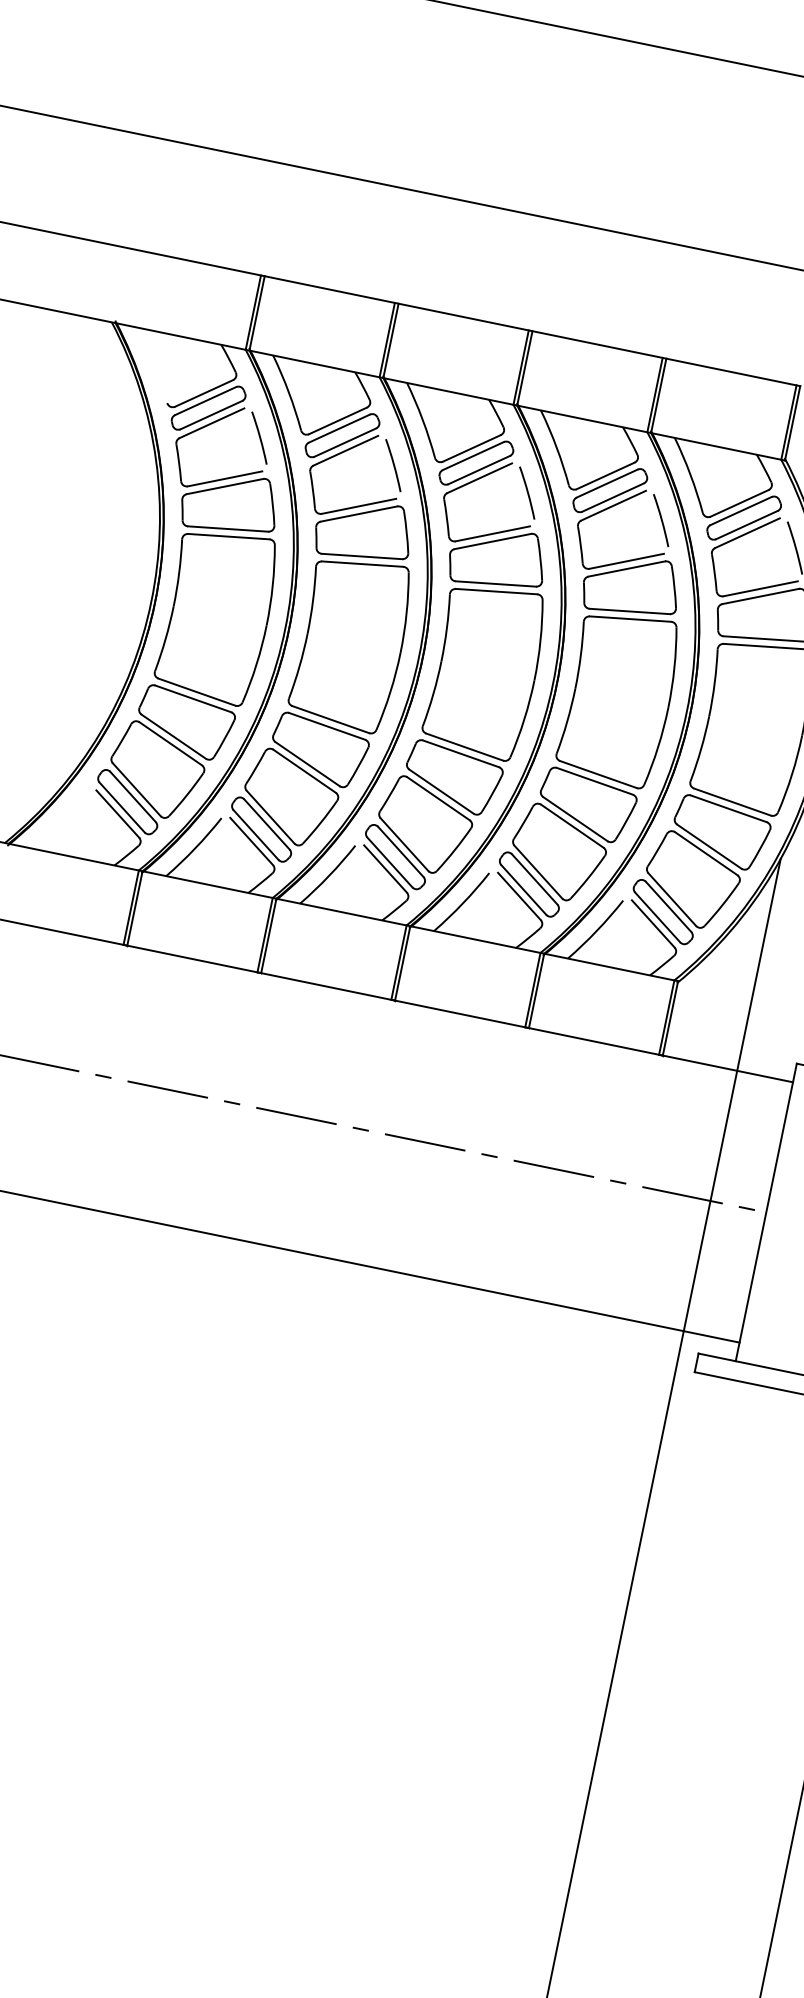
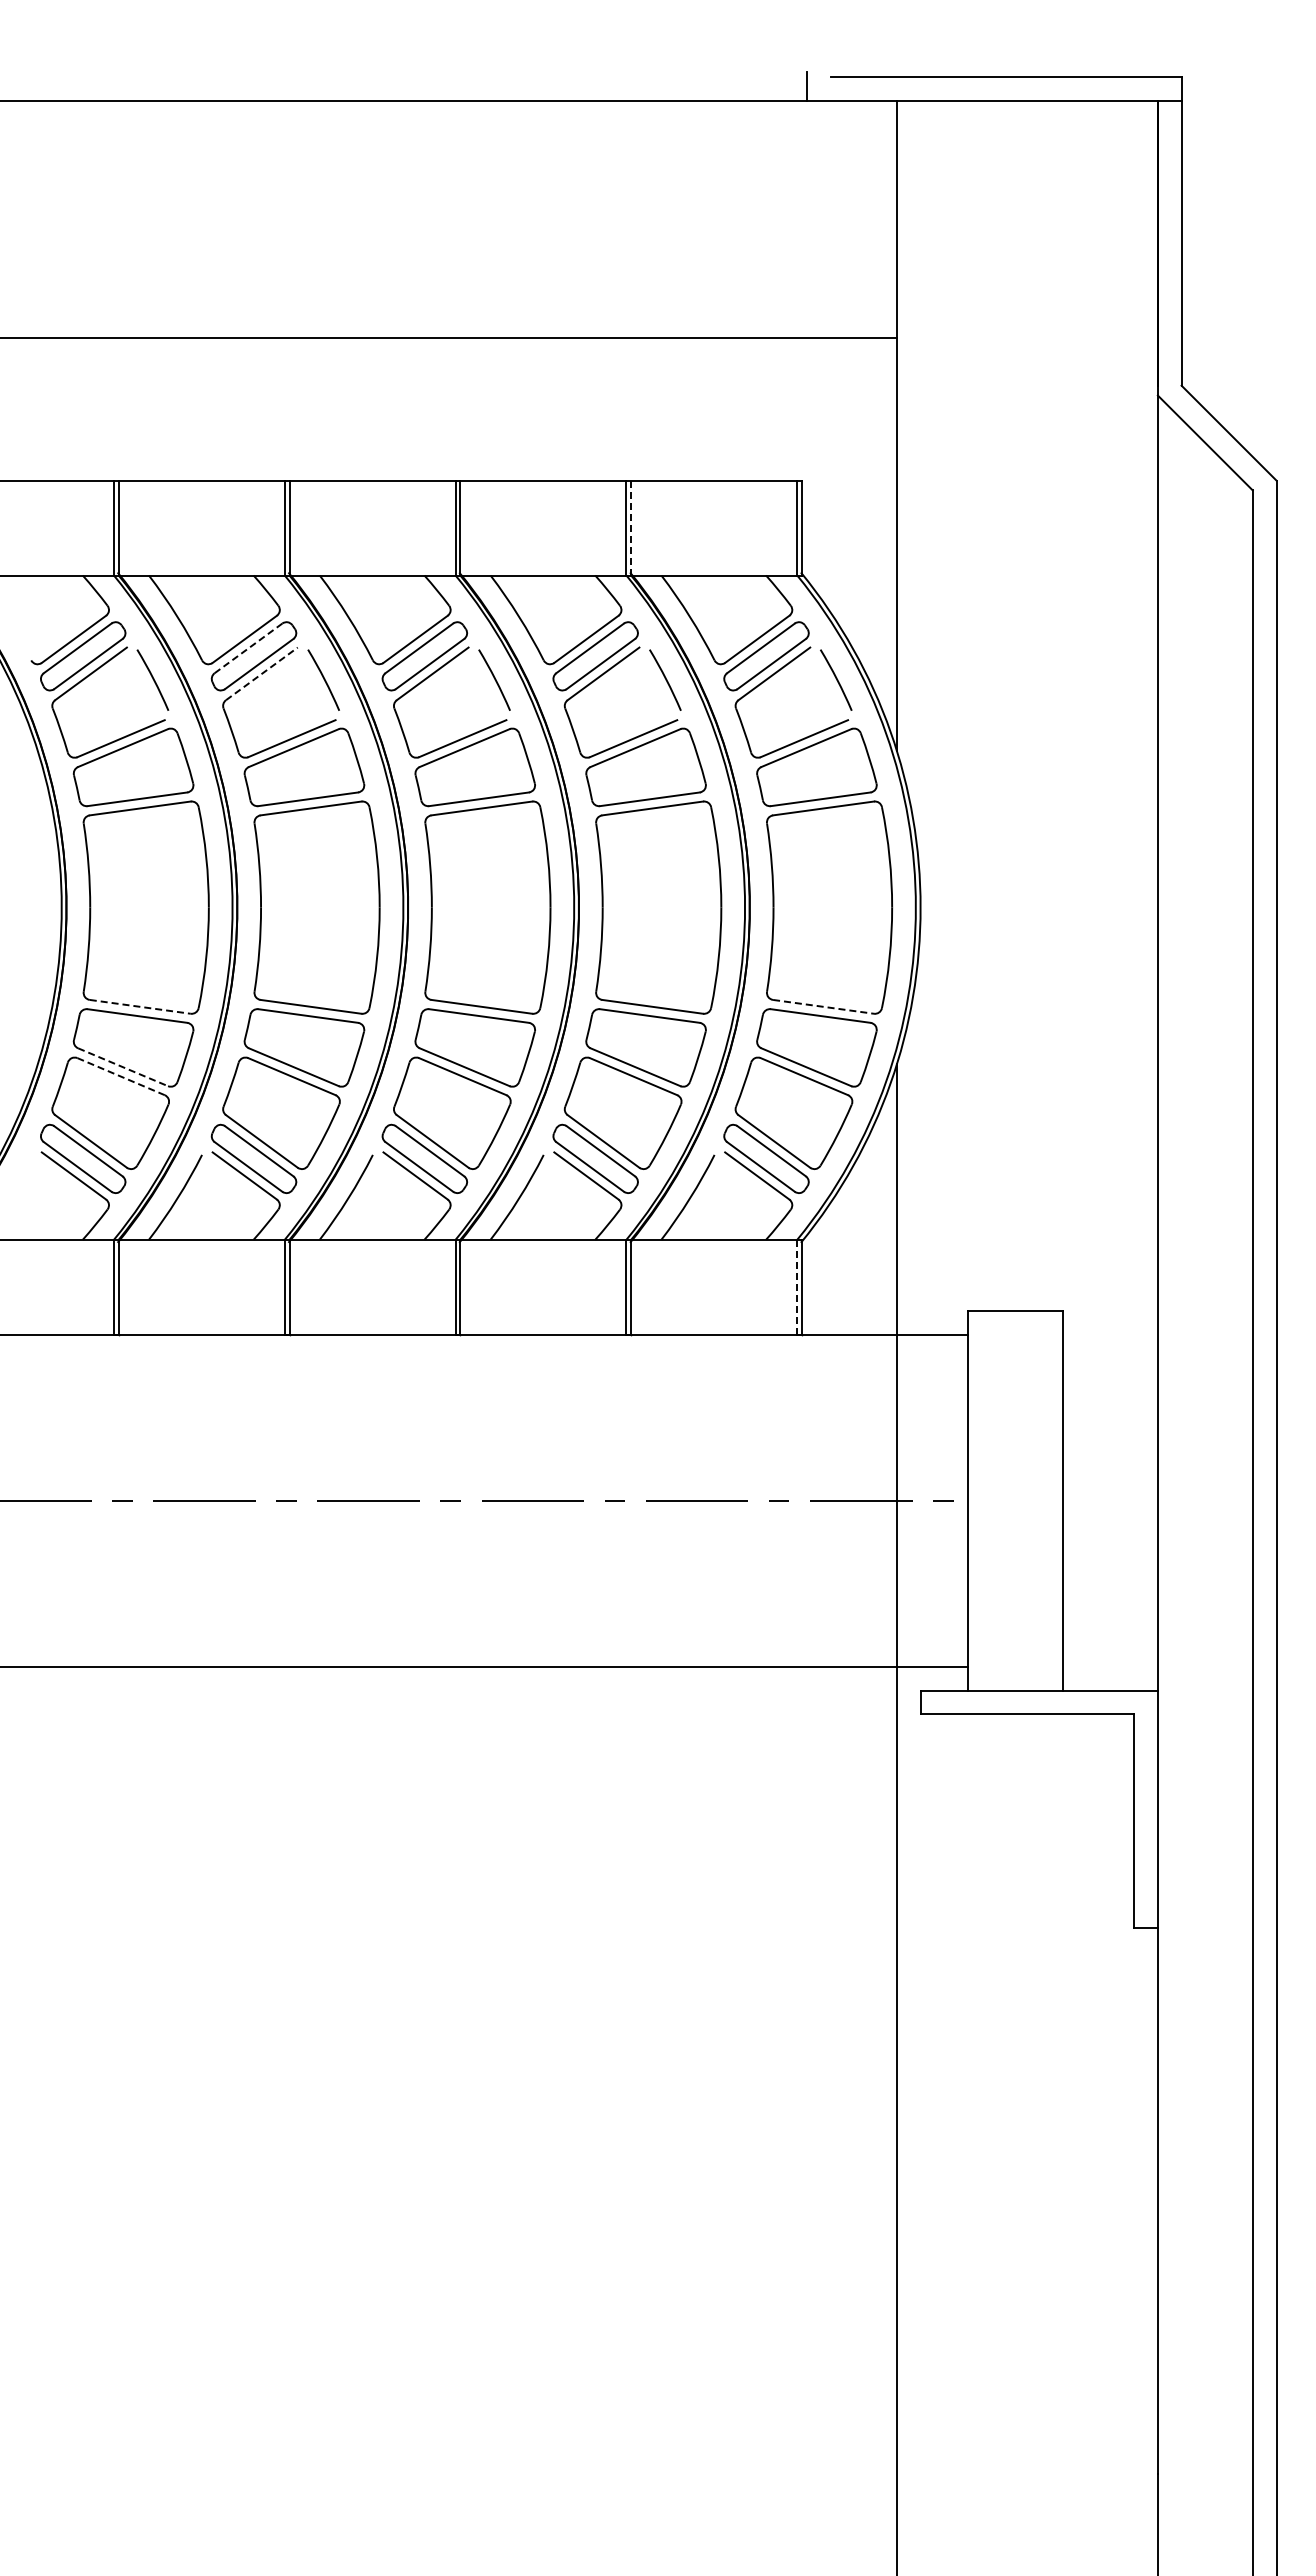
line: (658, 396) -> (631, 528), solid -> dashed
line: (339, 428) -> (248, 648), solid -> dashed
line: (346, 450) -> (262, 673), solid -> dashed
line: (197, 691) -> (140, 1006), solid -> dashed
line: (174, 736) -> (123, 1067), solid -> dashed
line: (171, 743) -> (121, 1076), solid -> dashed
line: (732, 801) -> (823, 1006), solid -> dashed
line: (666, 1017) -> (797, 1287), solid -> dashed

